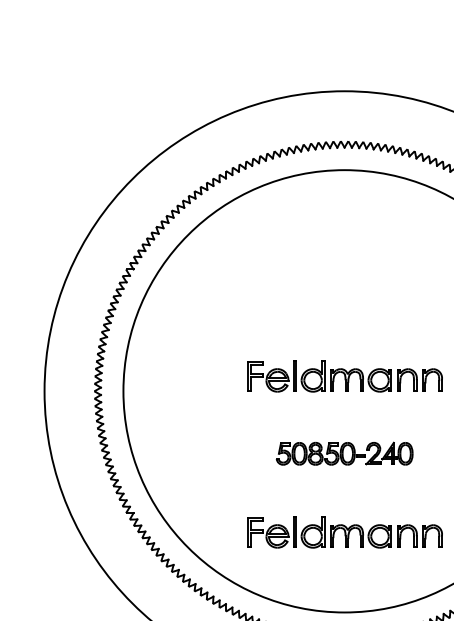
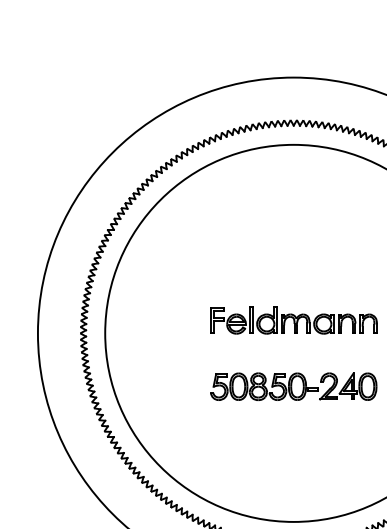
part: (344, 453) -> (293, 386), size x1.43
part: (344, 532) -> (293, 453), removed

